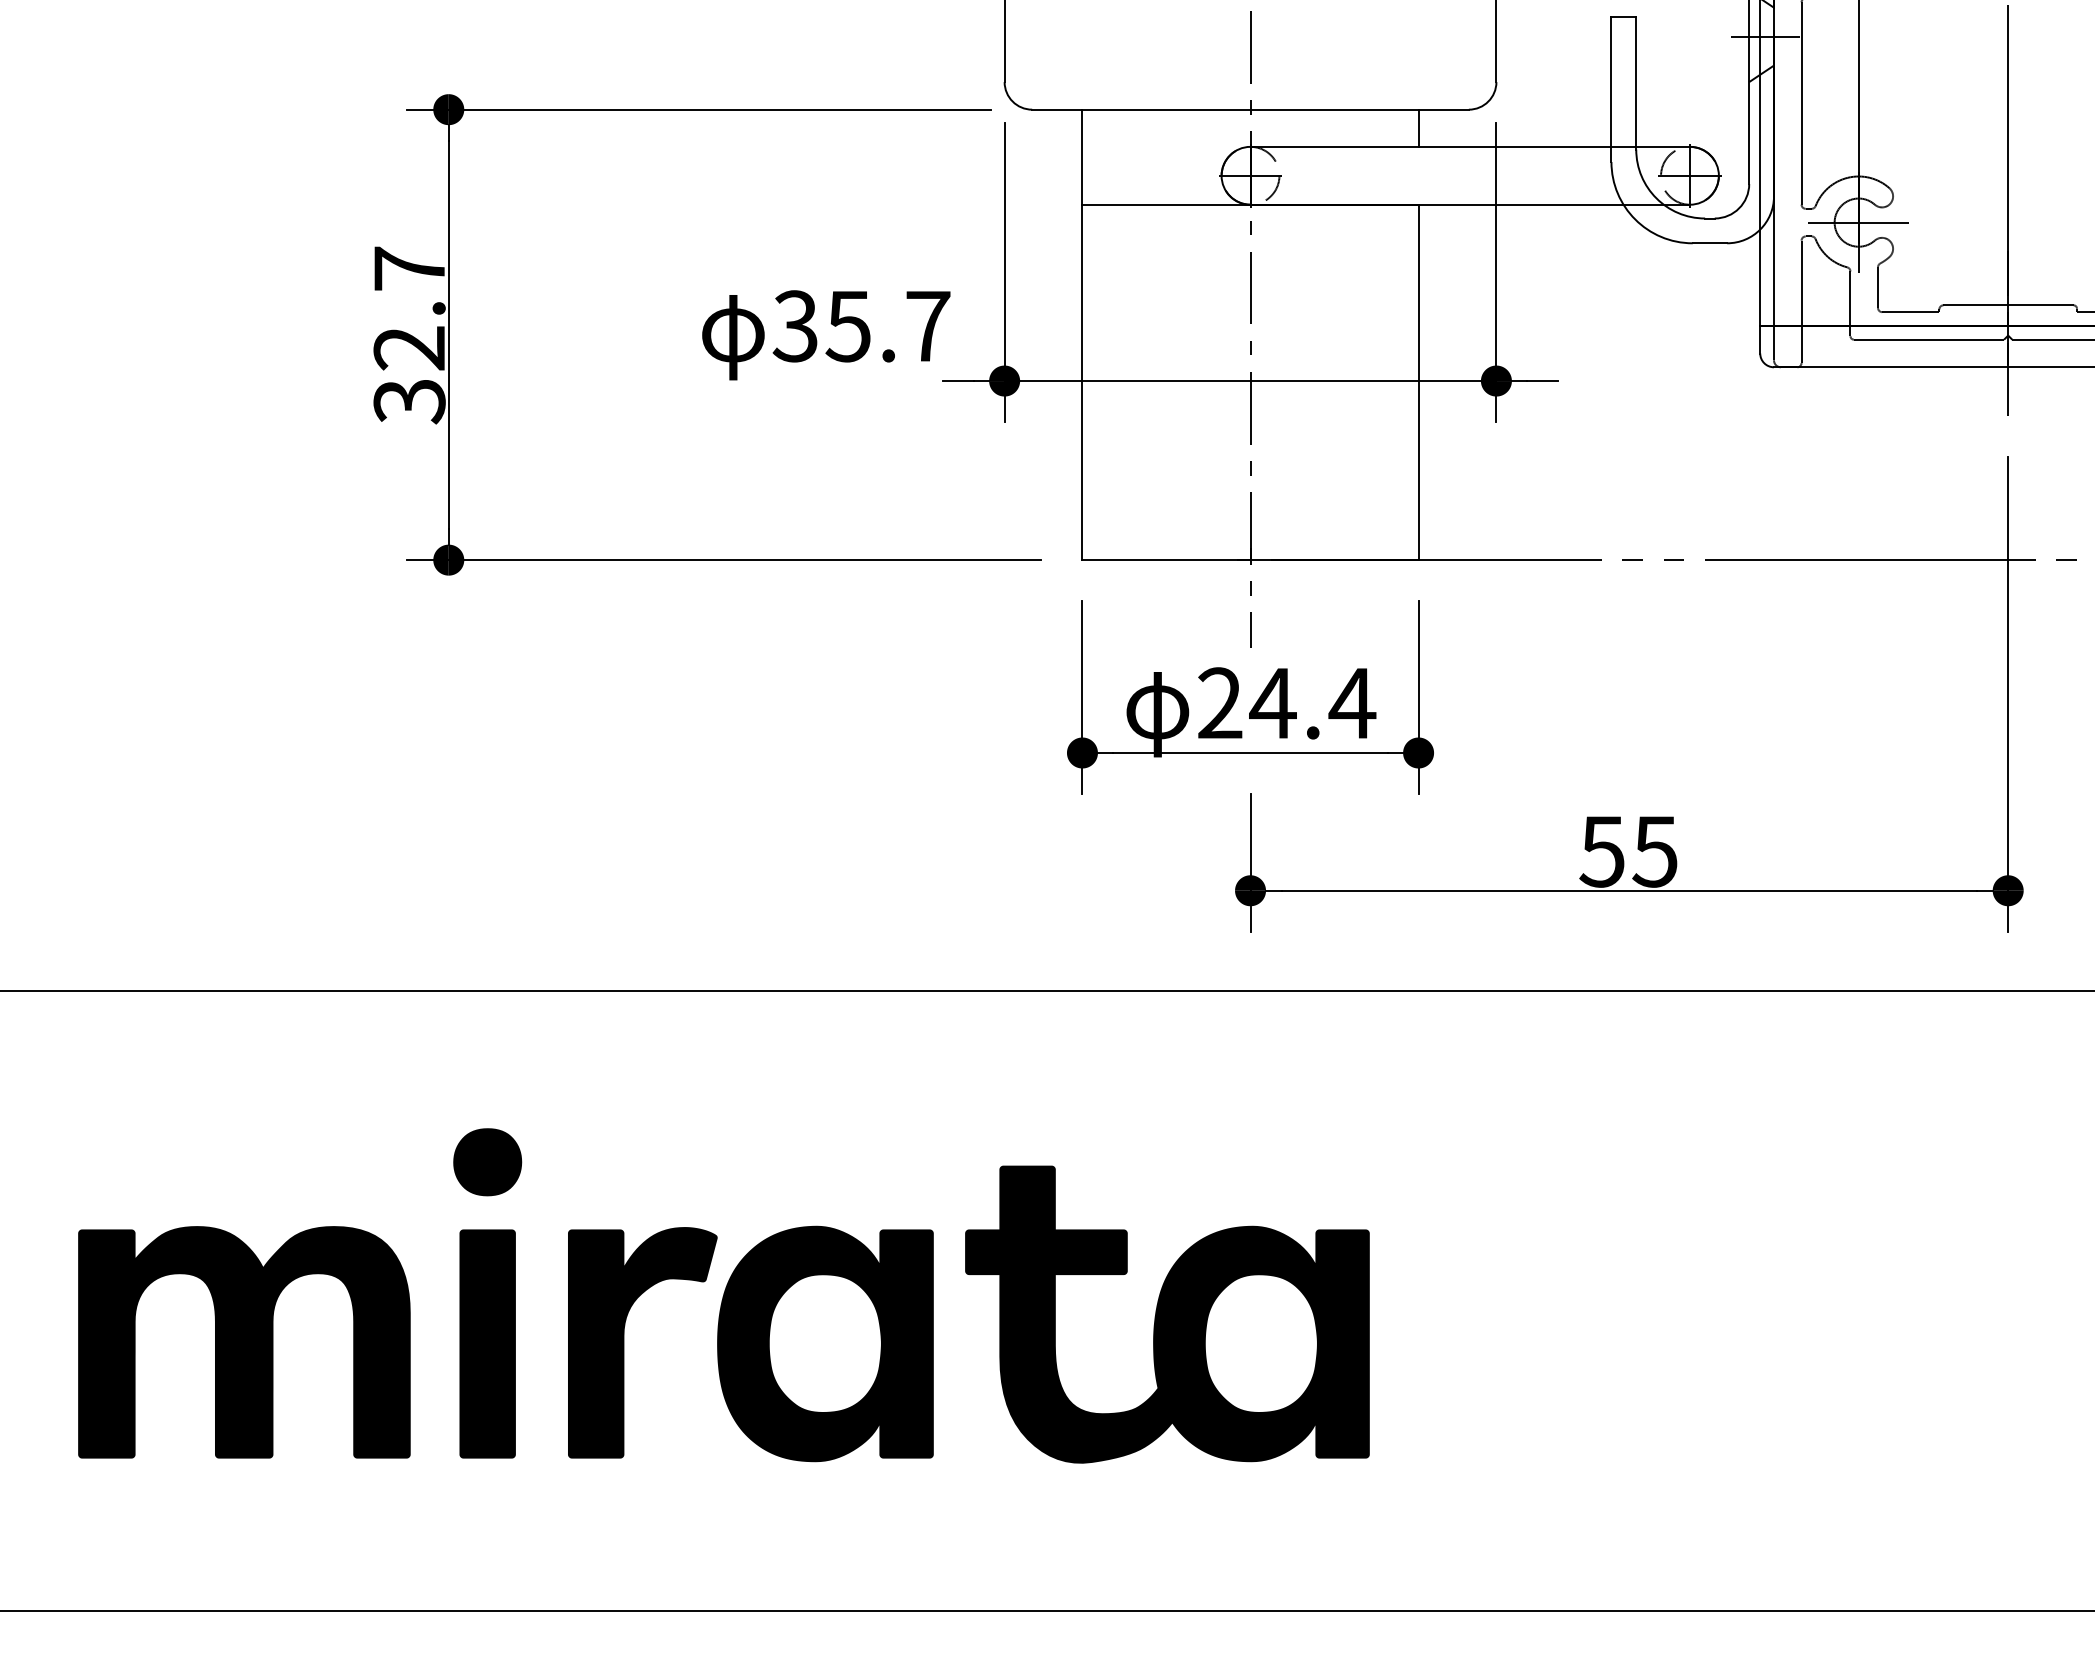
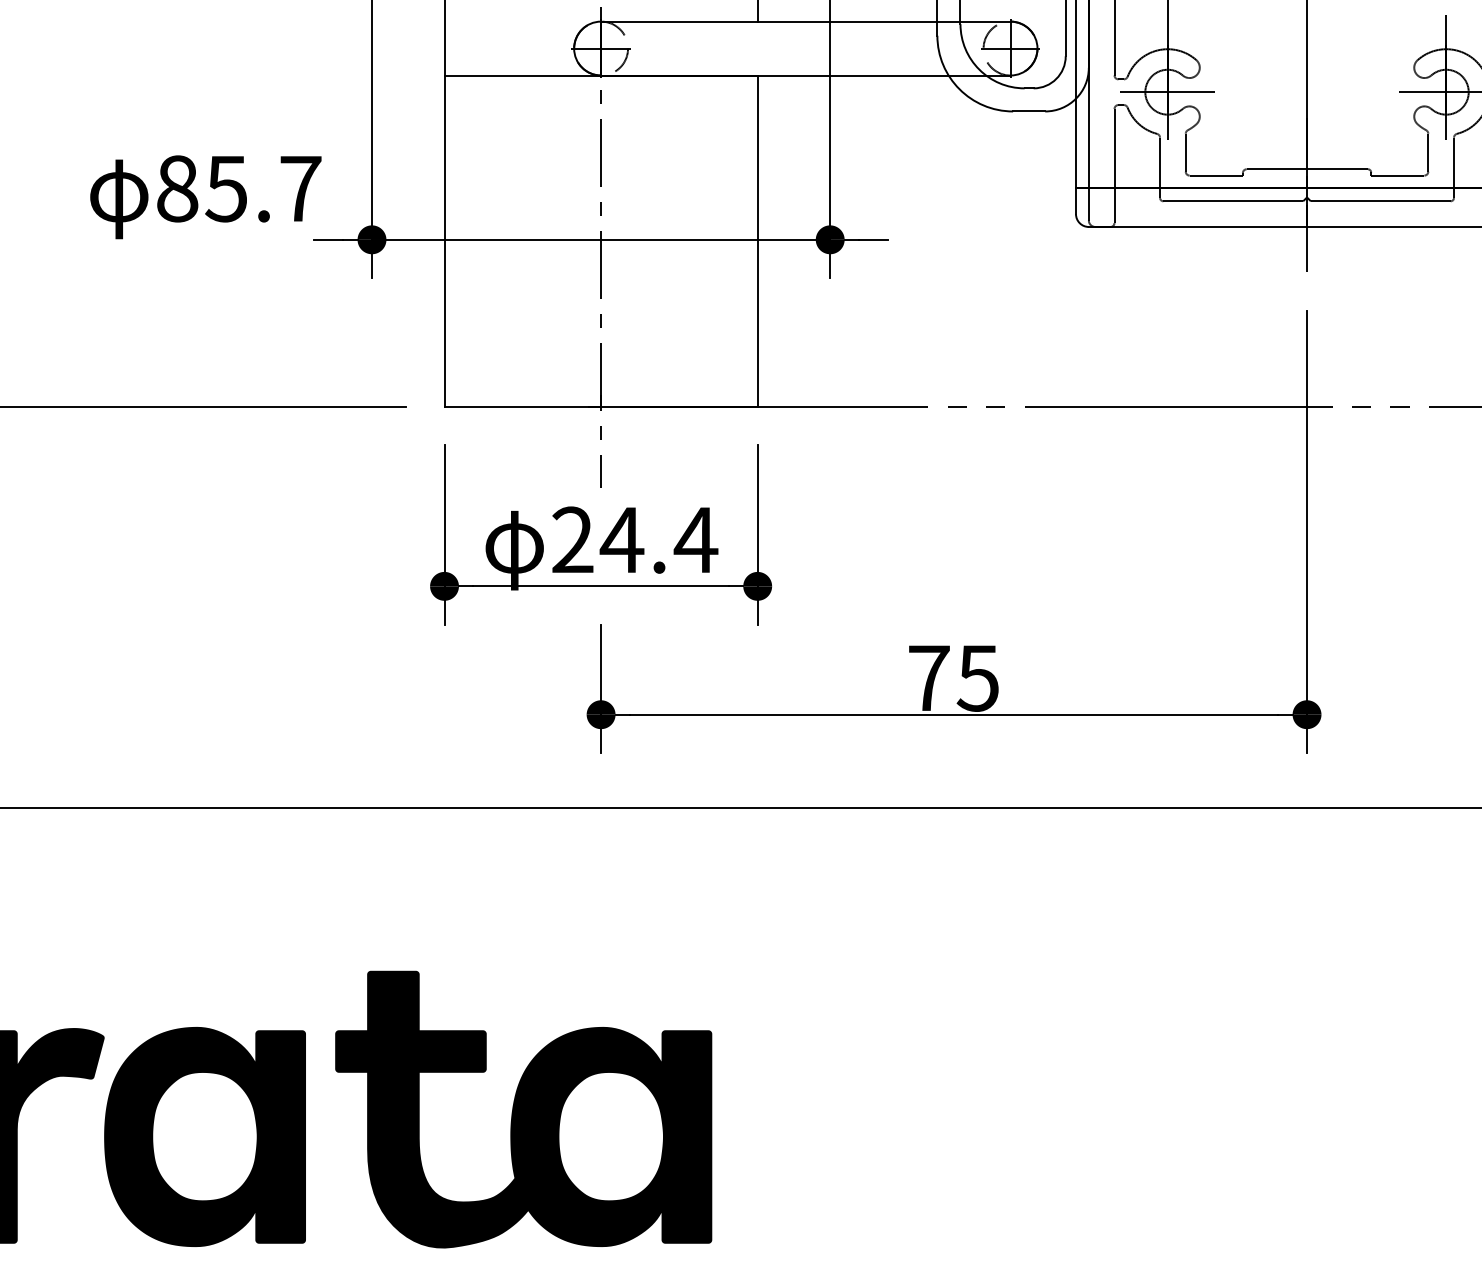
text: (795, 326) -> (177, 188), 35.7 -> 85.7
text: (1601, 851) -> (928, 678), 55 -> 75

